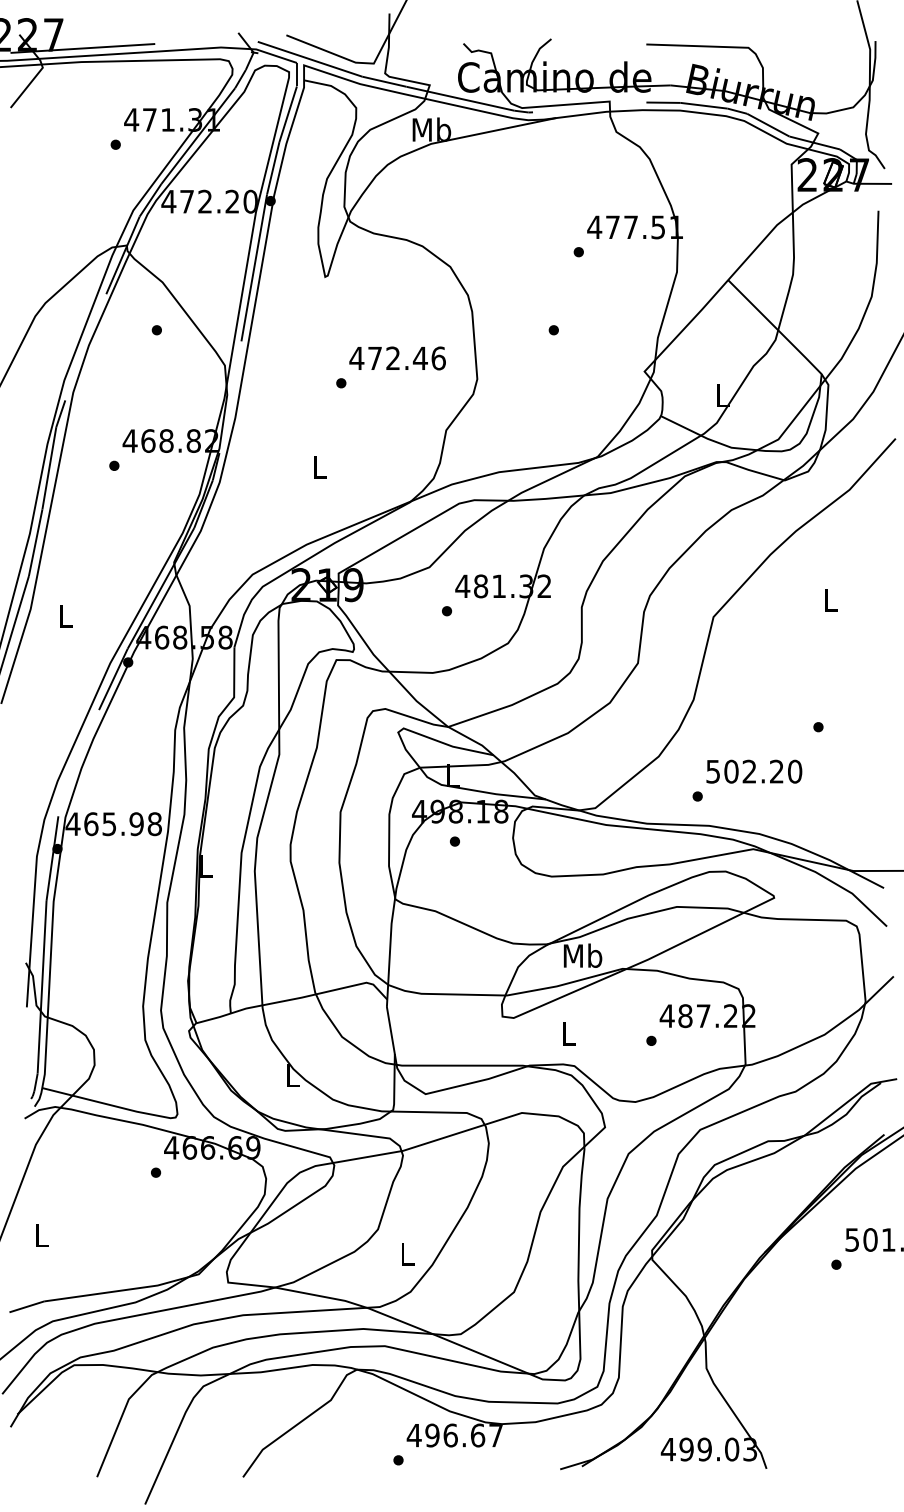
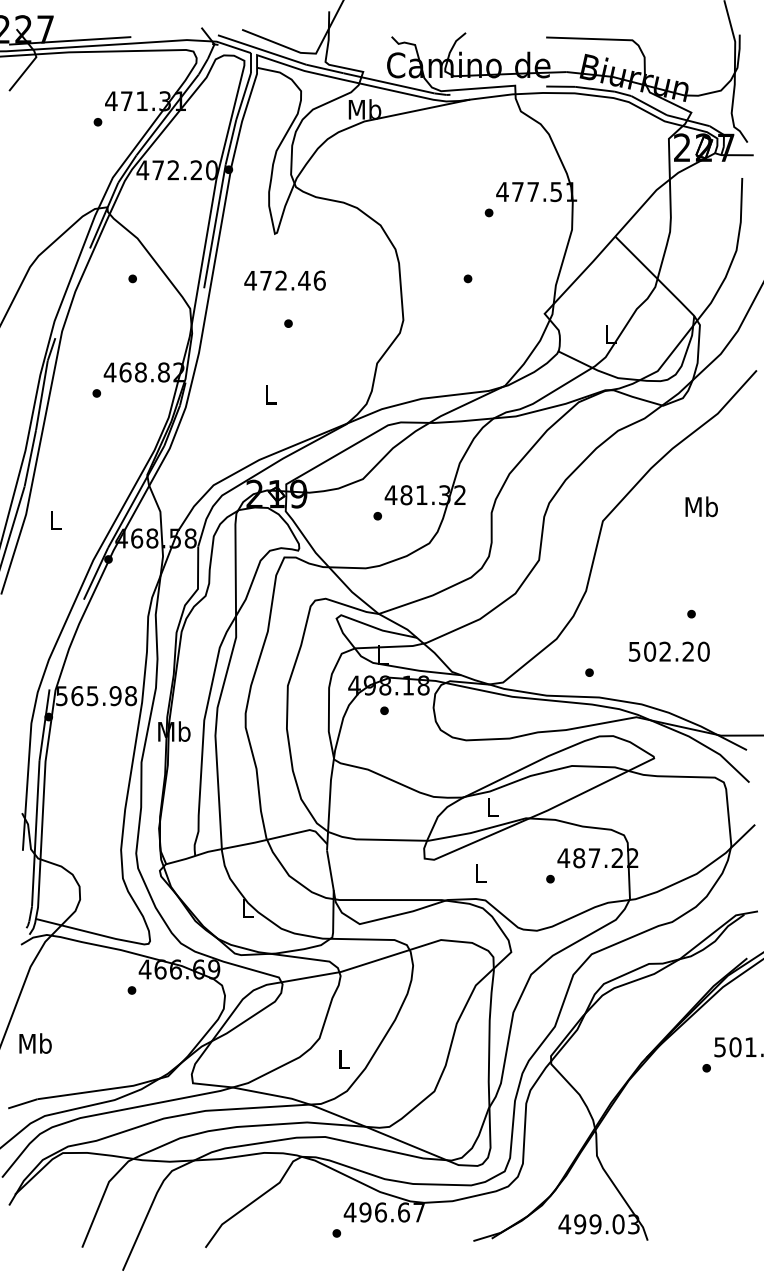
text: (396, 358) -> (284, 280), moved
text: (830, 599) -> (701, 506), L -> Mb
text: (754, 771) -> (669, 651), moved
text: (72, 824) -> (61, 696), 465.98 -> 565.98
text: (206, 866) -> (174, 731), L -> Mb
text: (582, 954) -> (492, 806), Mb -> L
text: (41, 1235) -> (35, 1043), L -> Mb

